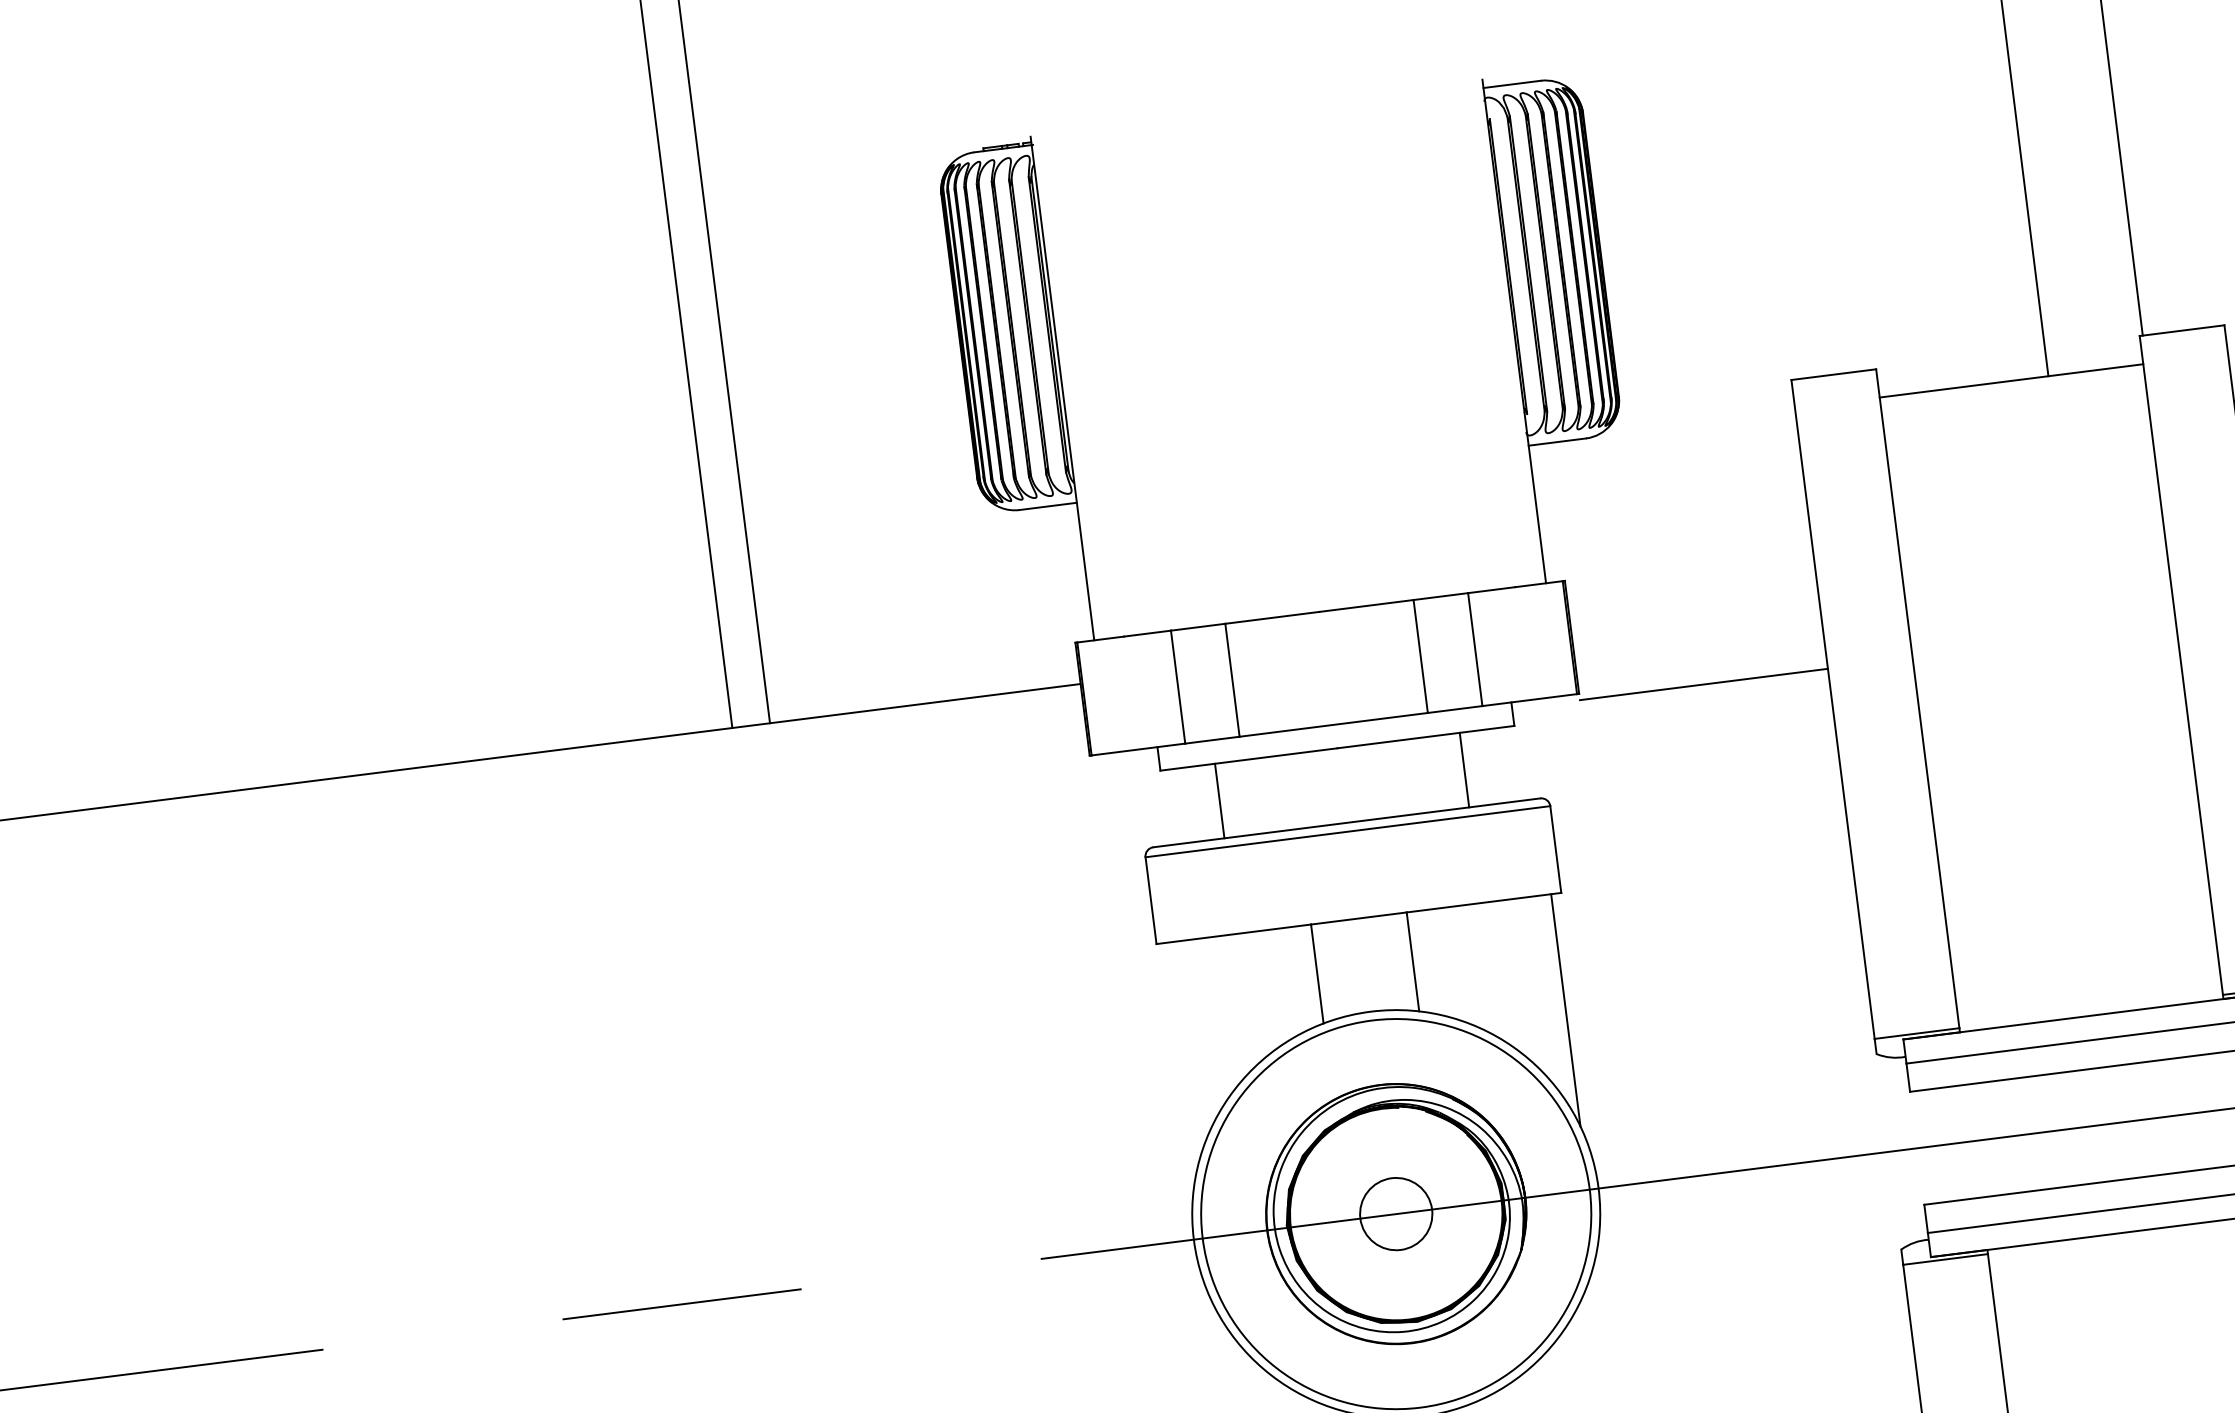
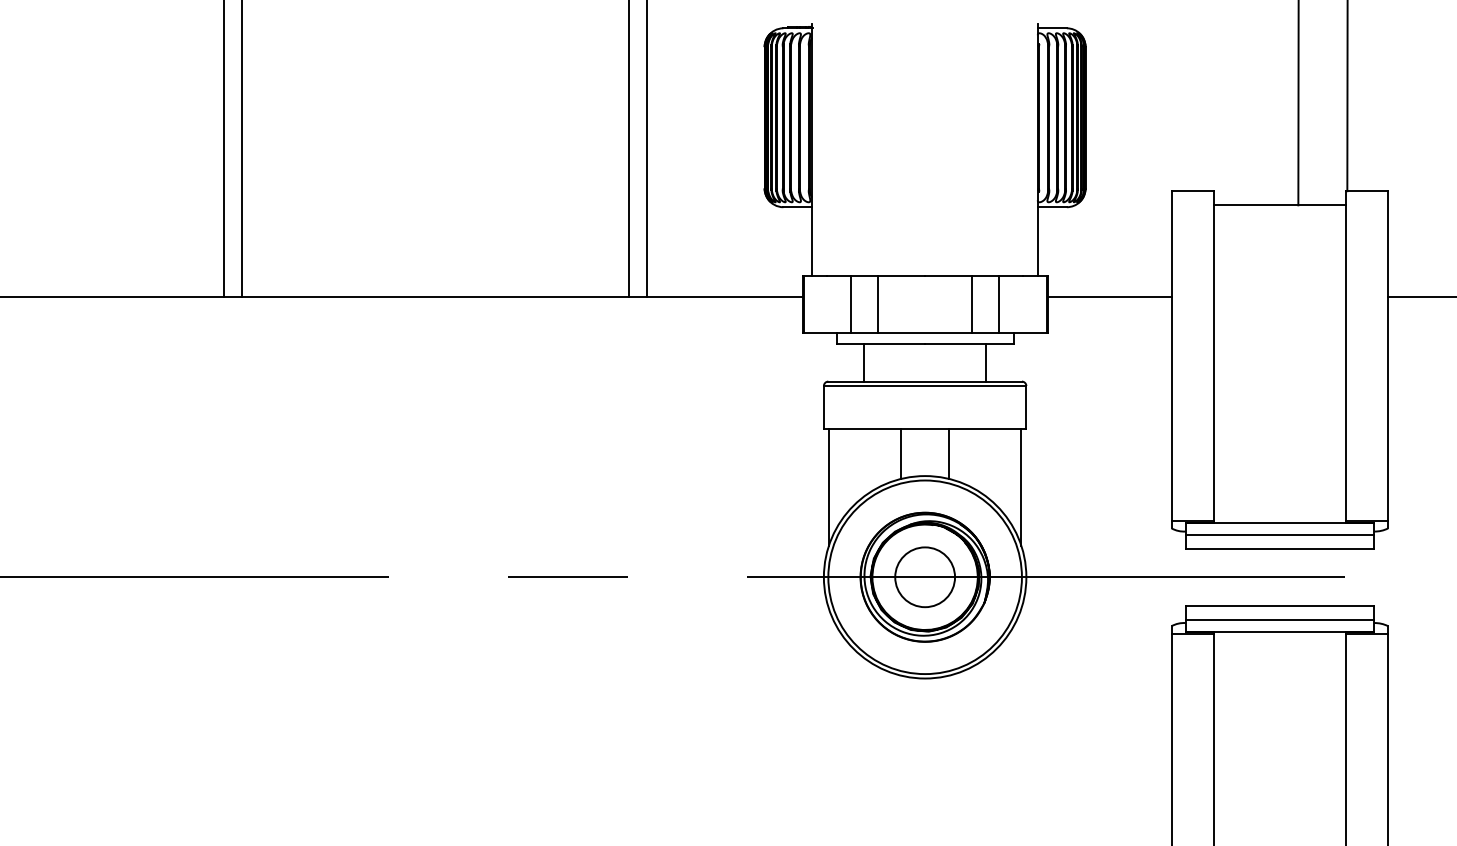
line: (1703, 684) -> (1109, 296), moved
line: (1180, 1058) -> (828, 487), added
circle: (1397, 1214) -> (925, 577), size x1.67

